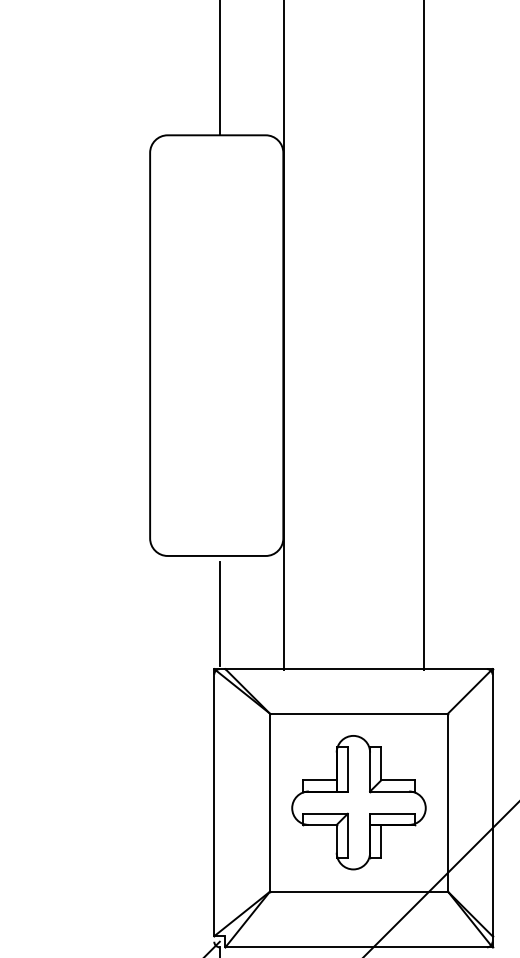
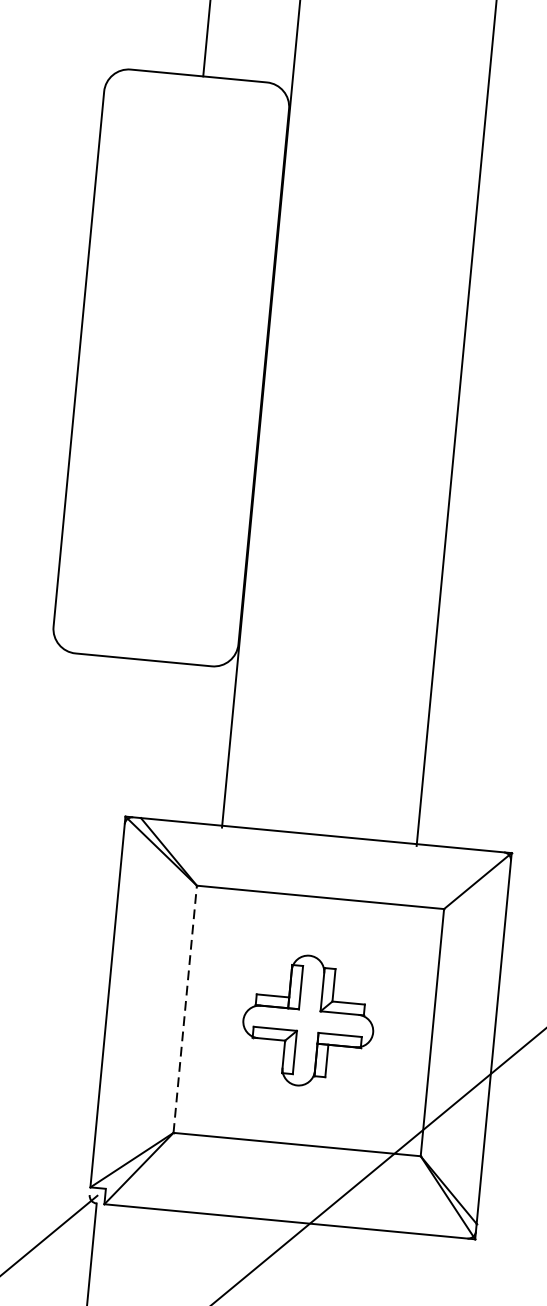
line: (219, 613) -> (140, 740), removed
line: (269, 802) -> (184, 1008), solid -> dashed
part: (358, 802) -> (308, 1020), size x0.7

